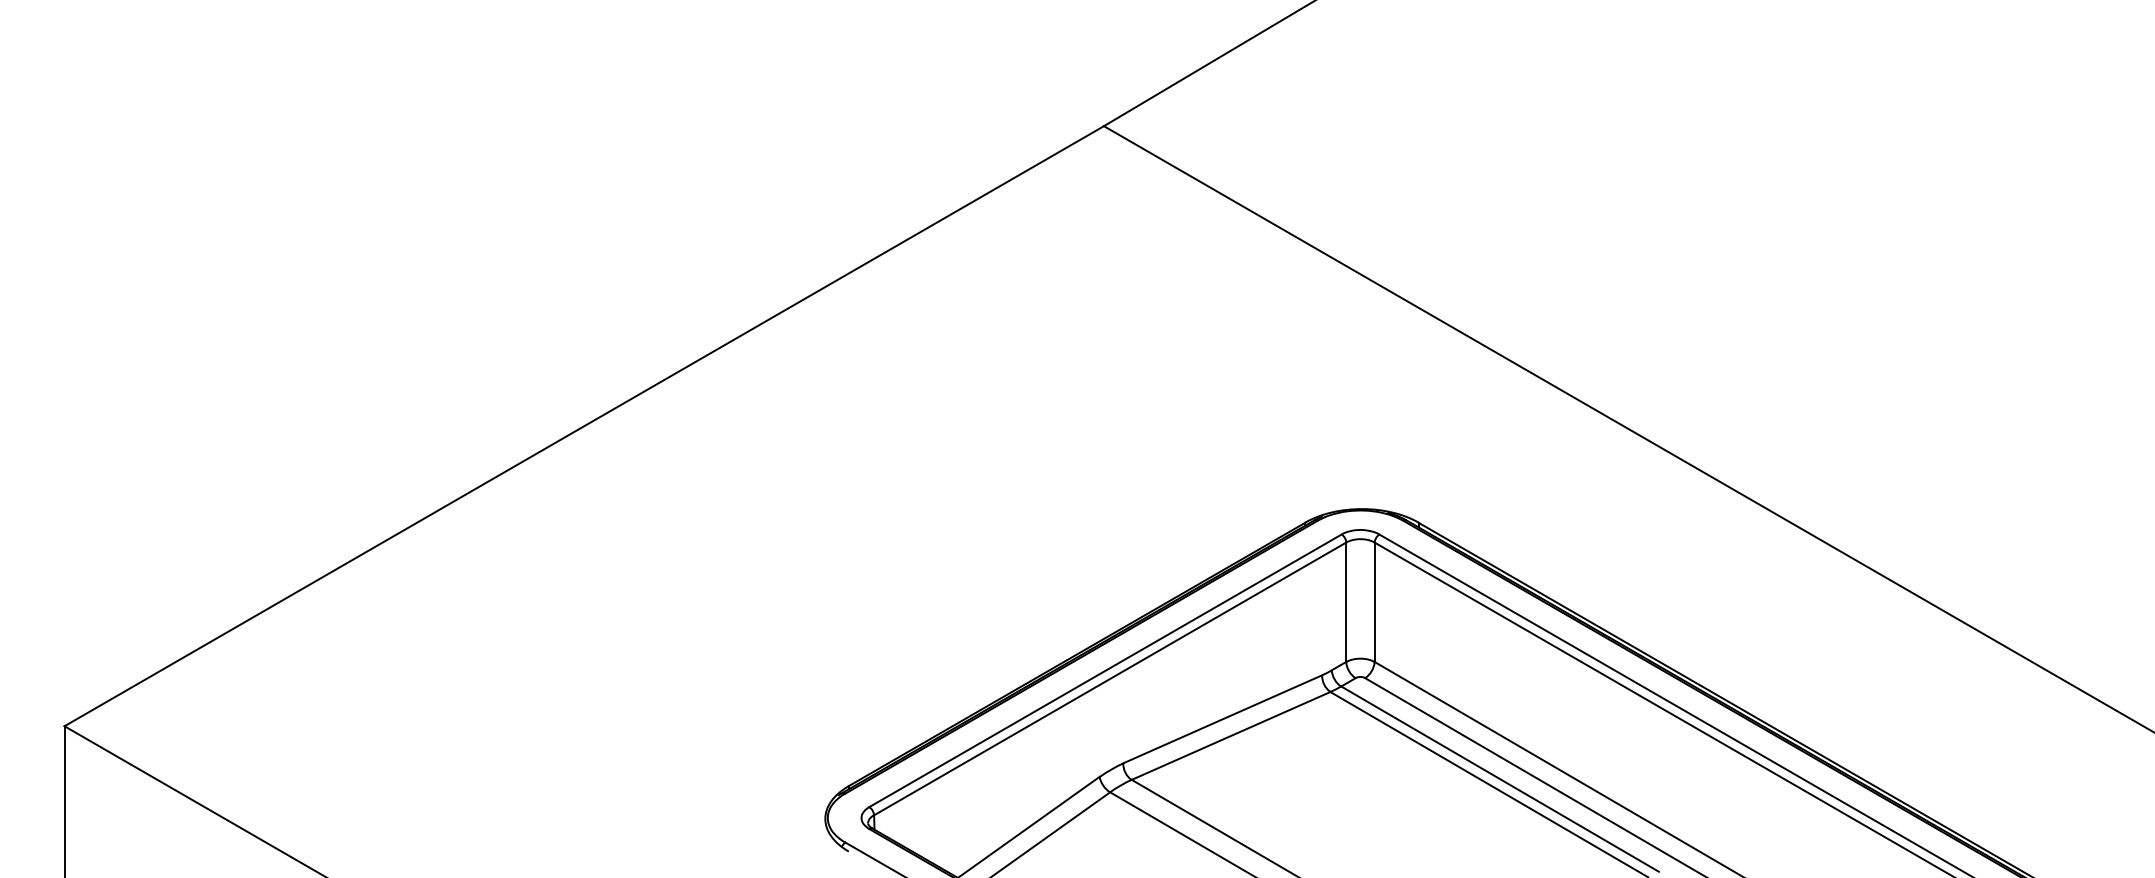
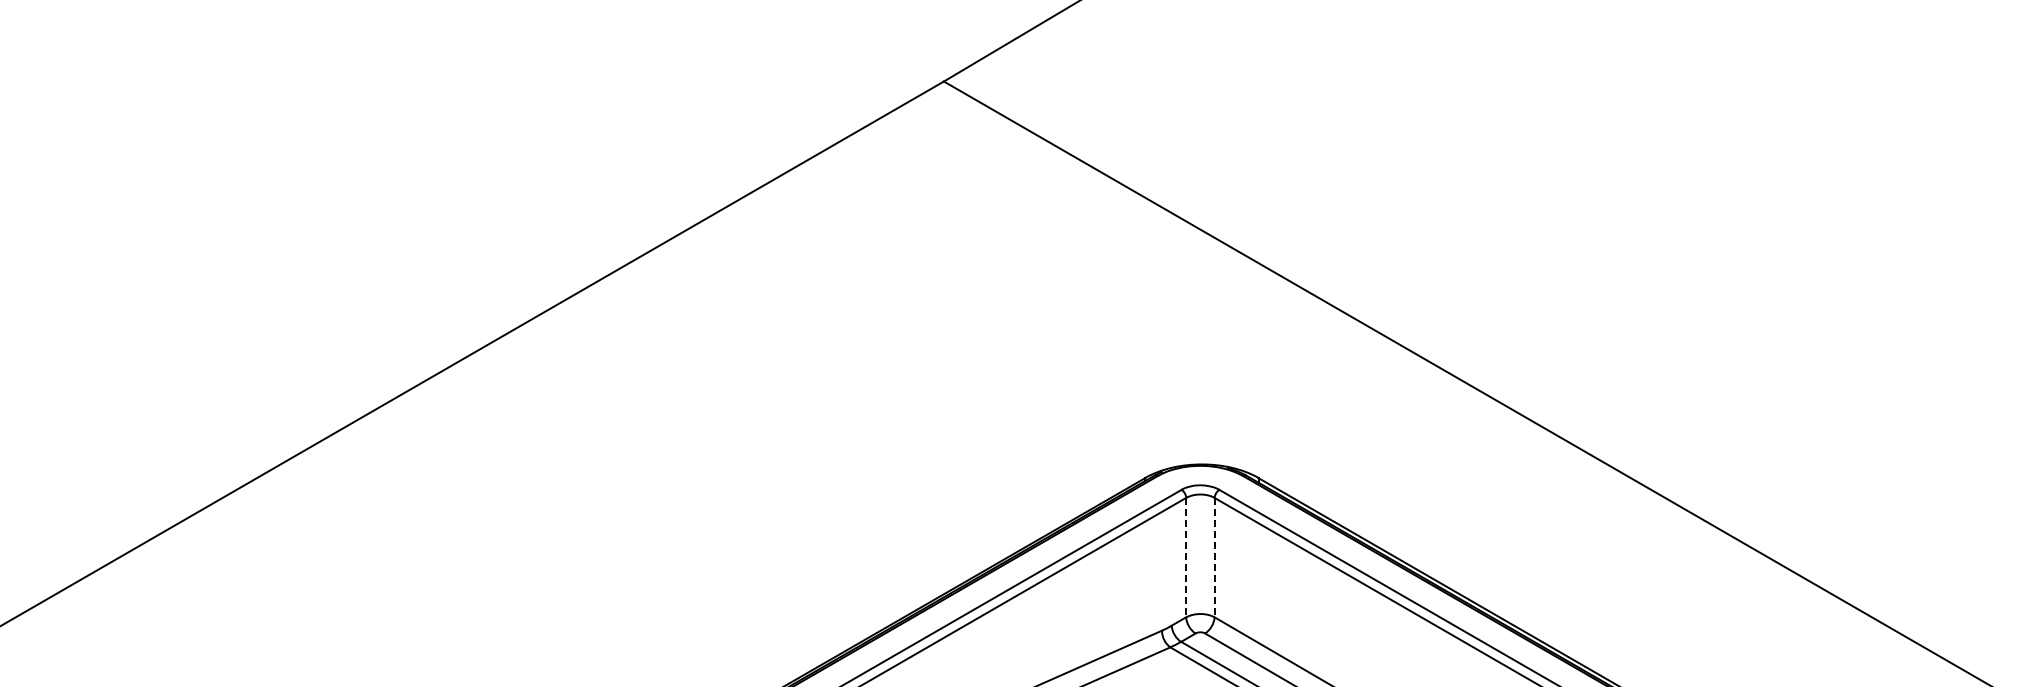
line: (1346, 602) -> (1186, 557), solid -> dashed
line: (1374, 602) -> (1214, 557), solid -> dashed

